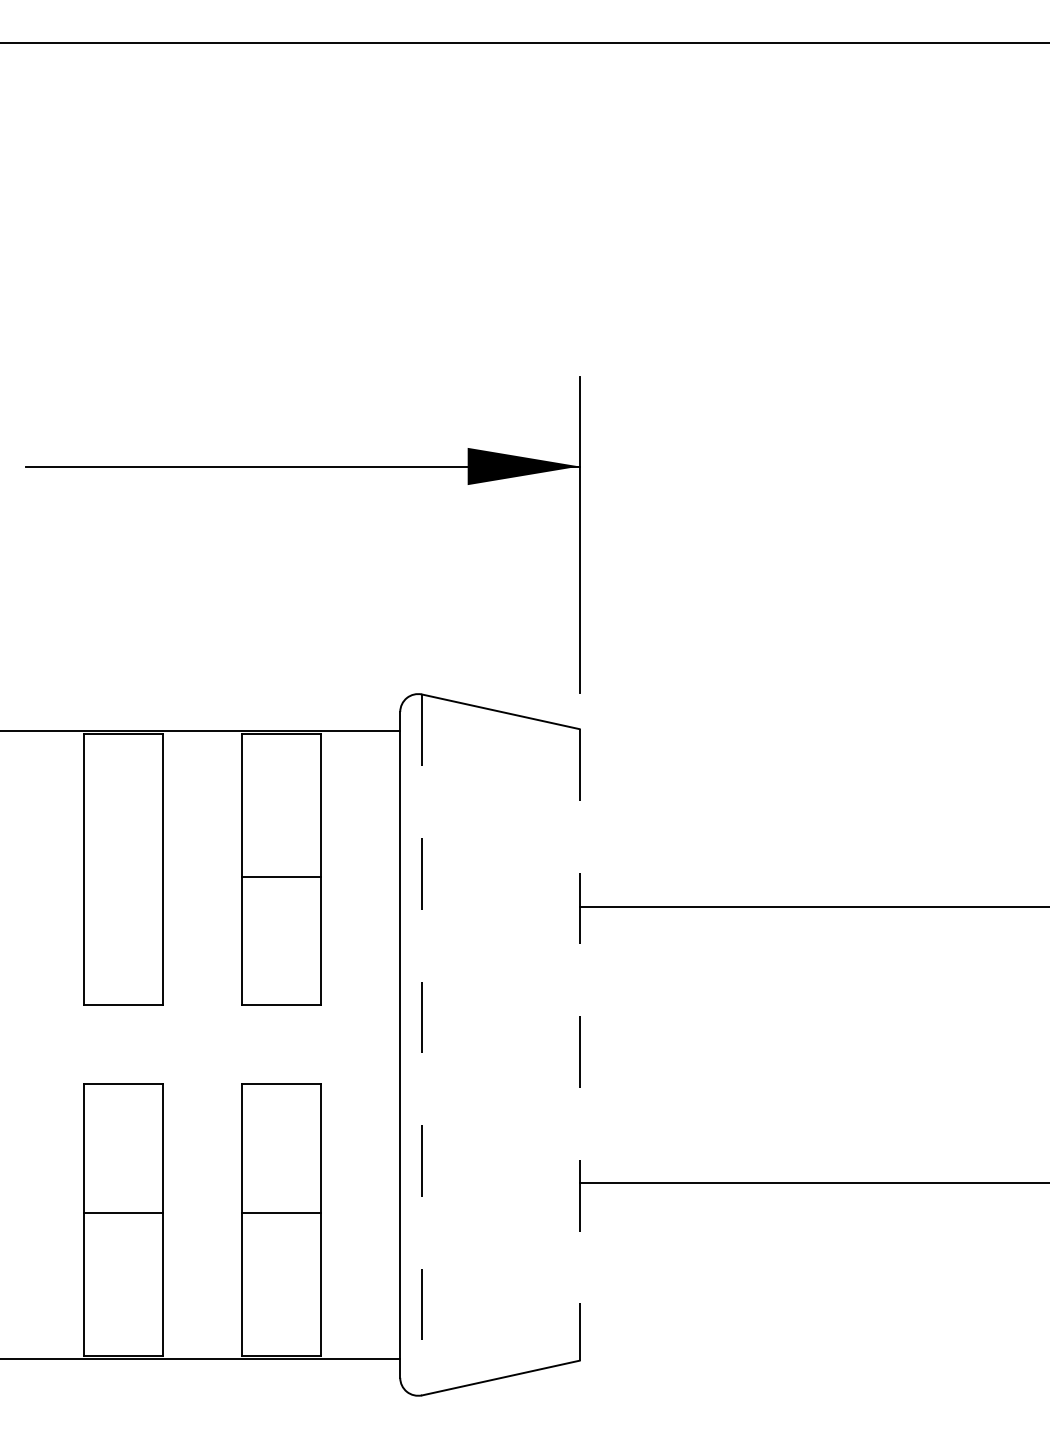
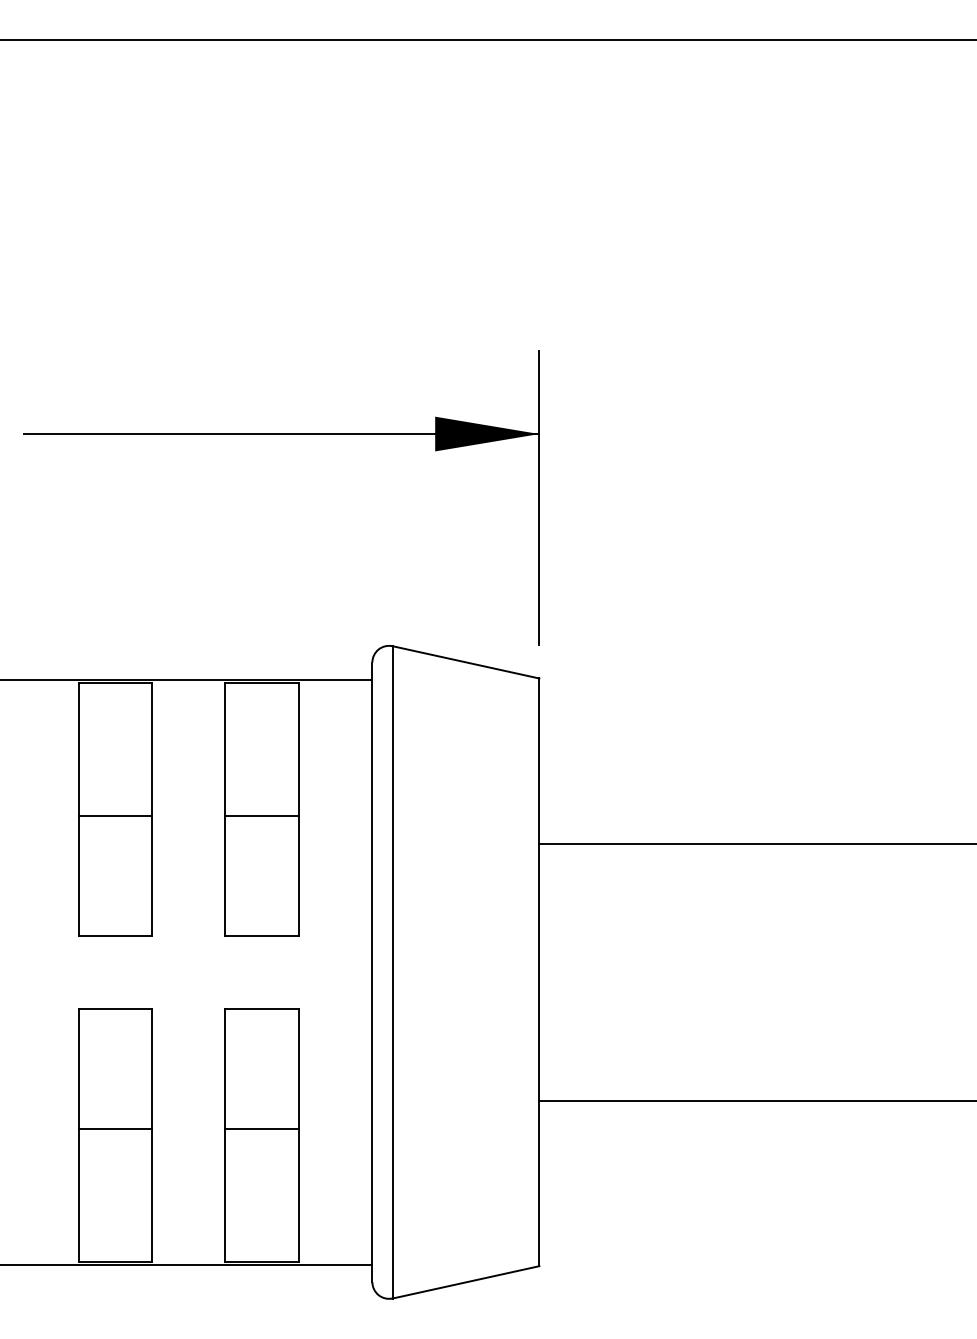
line: (123, 876) -> (114, 815), added
line: (579, 1044) -> (539, 971), dashed -> solid
line: (422, 1045) -> (393, 972), dashed -> solid

